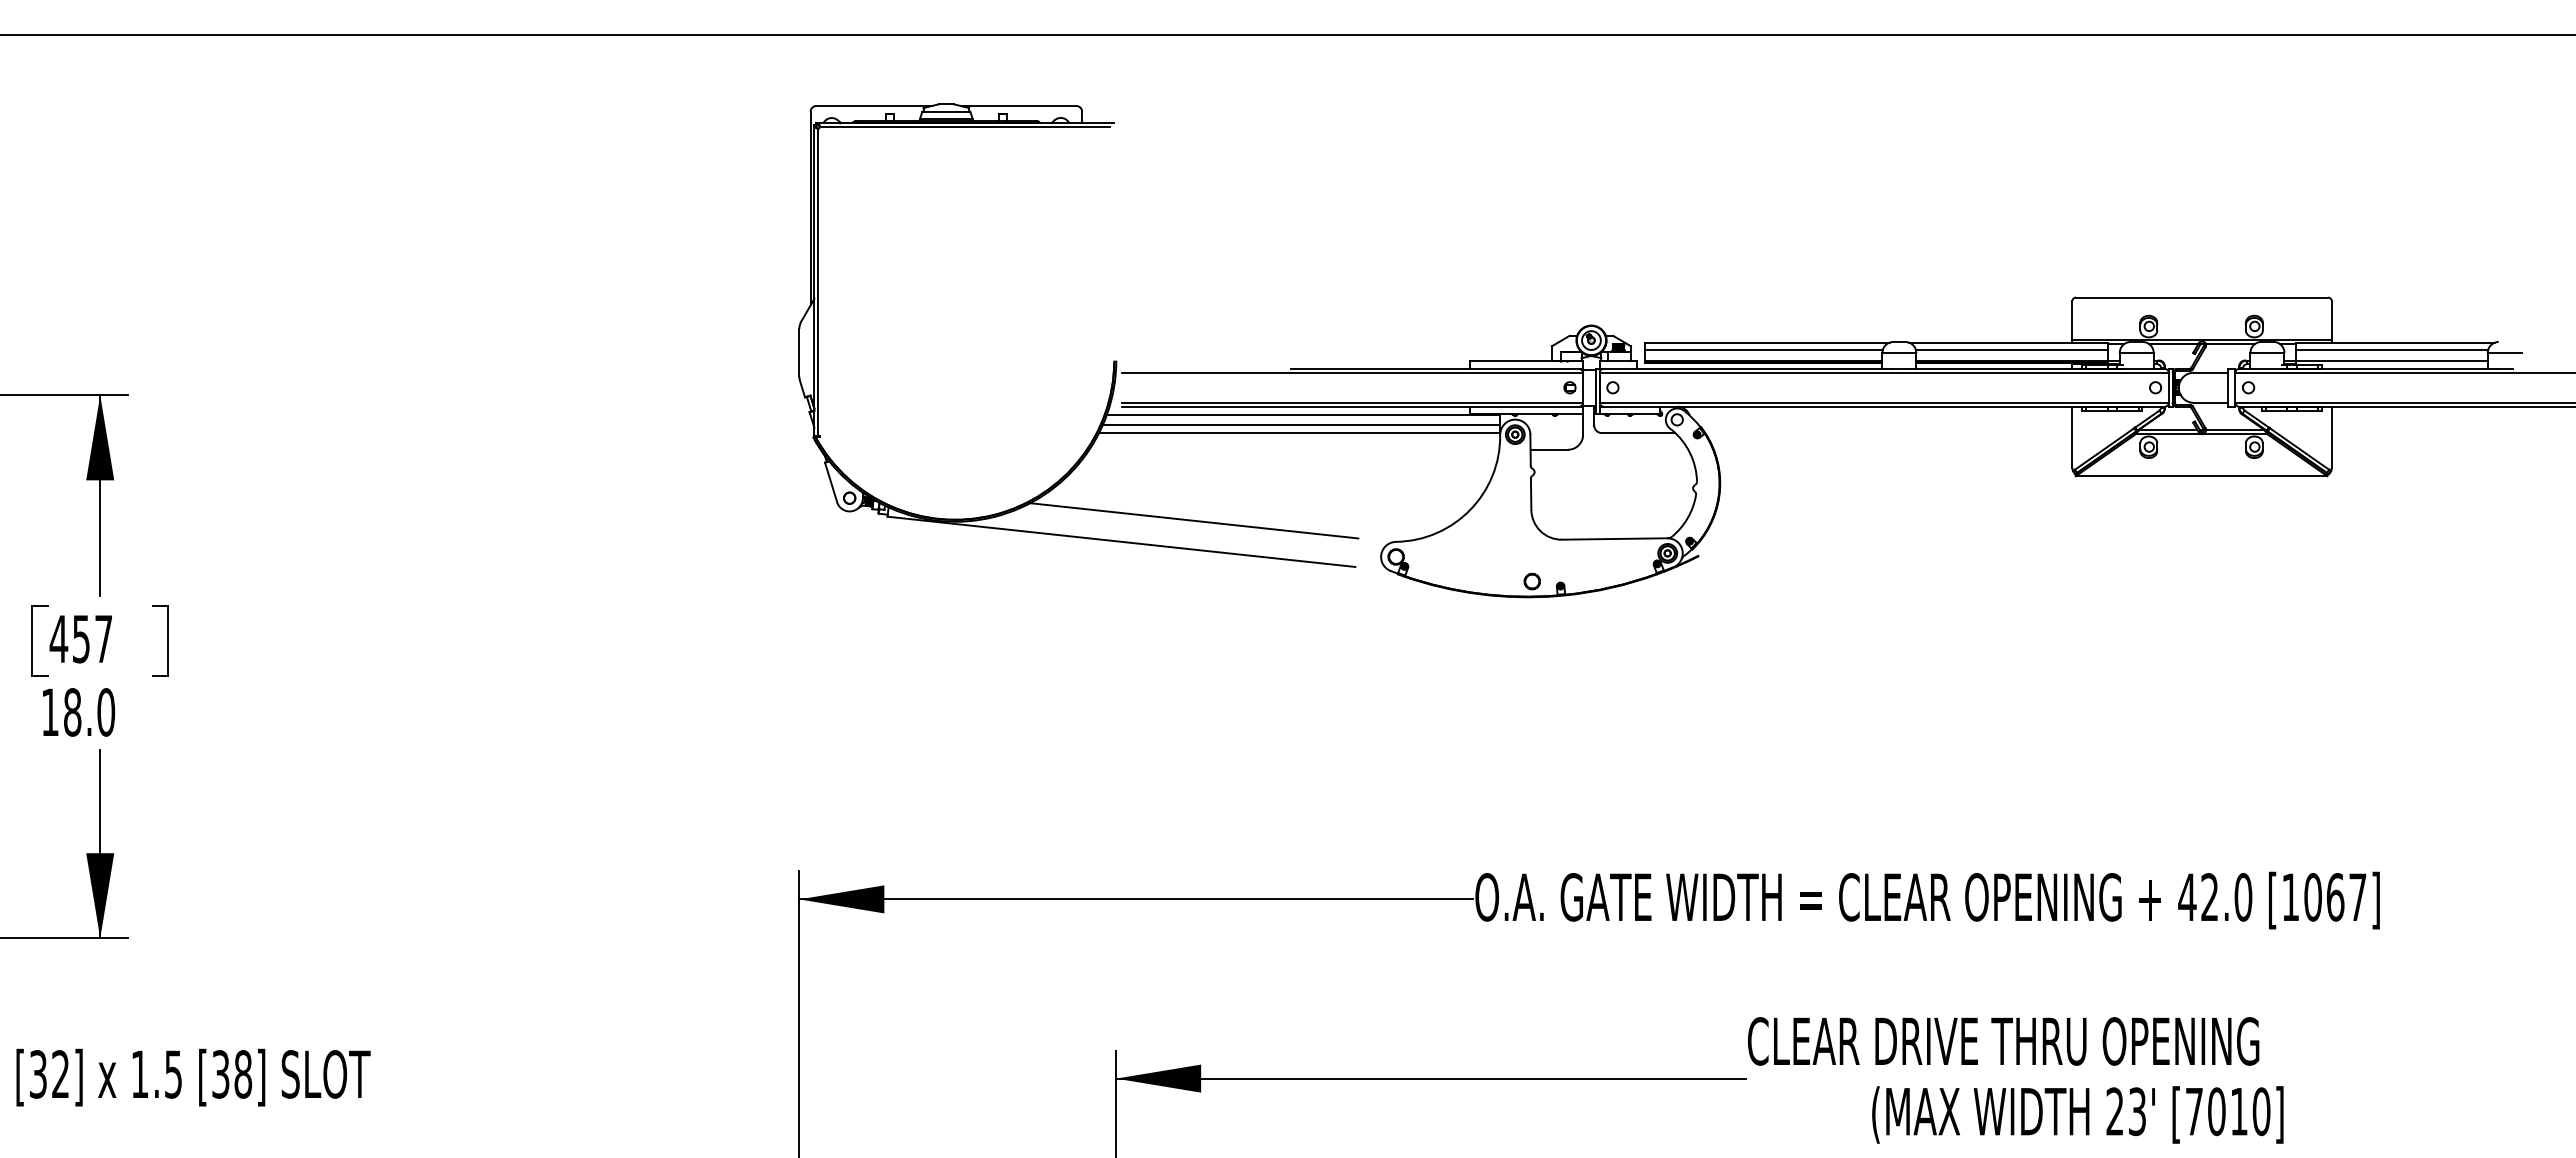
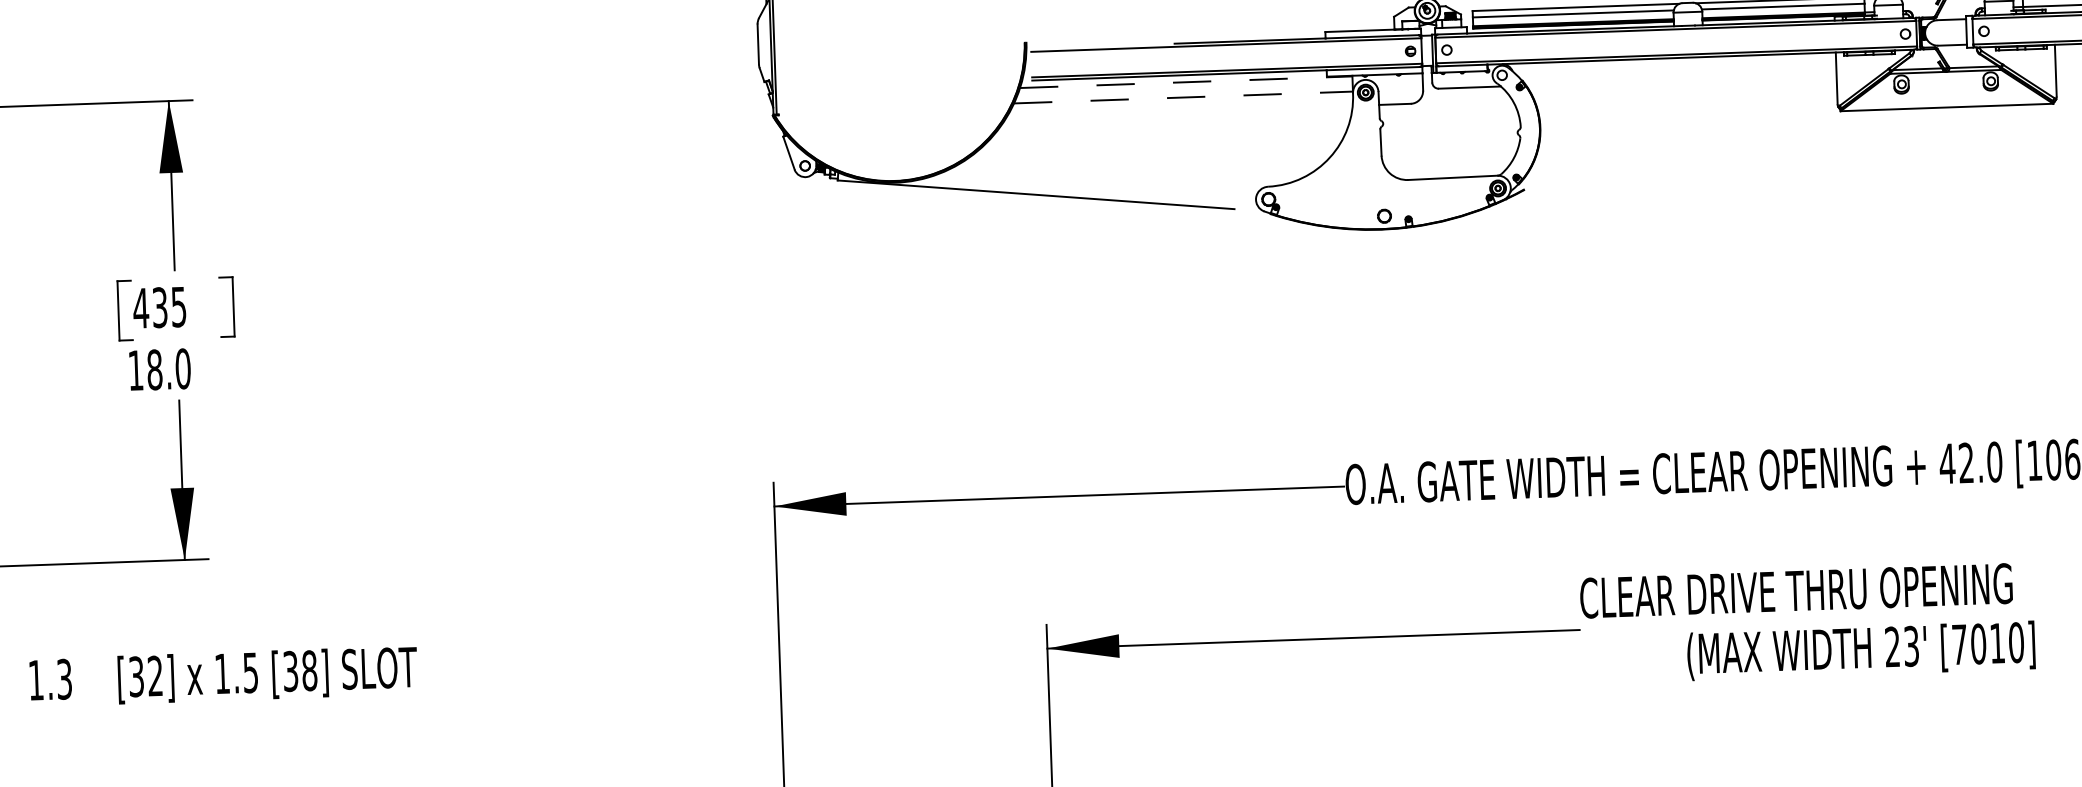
line: (1303, 414) -> (1186, 81), solid -> dashed
line: (1301, 425) -> (1184, 91), removed
line: (1299, 432) -> (1183, 97), solid -> dashed
line: (1194, 520) -> (1097, 174), removed
text: (92, 638) -> (169, 306), 457 -> 435

